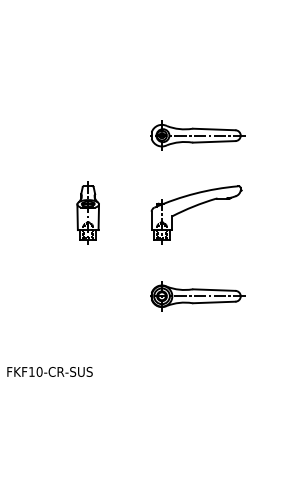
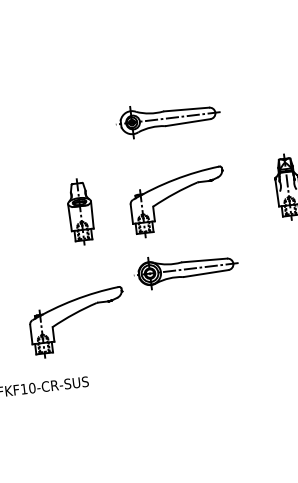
part: (87, 212) -> (79, 211), moved
part: (197, 296) -> (187, 269), moved
part: (87, 308) -> (74, 314), added

